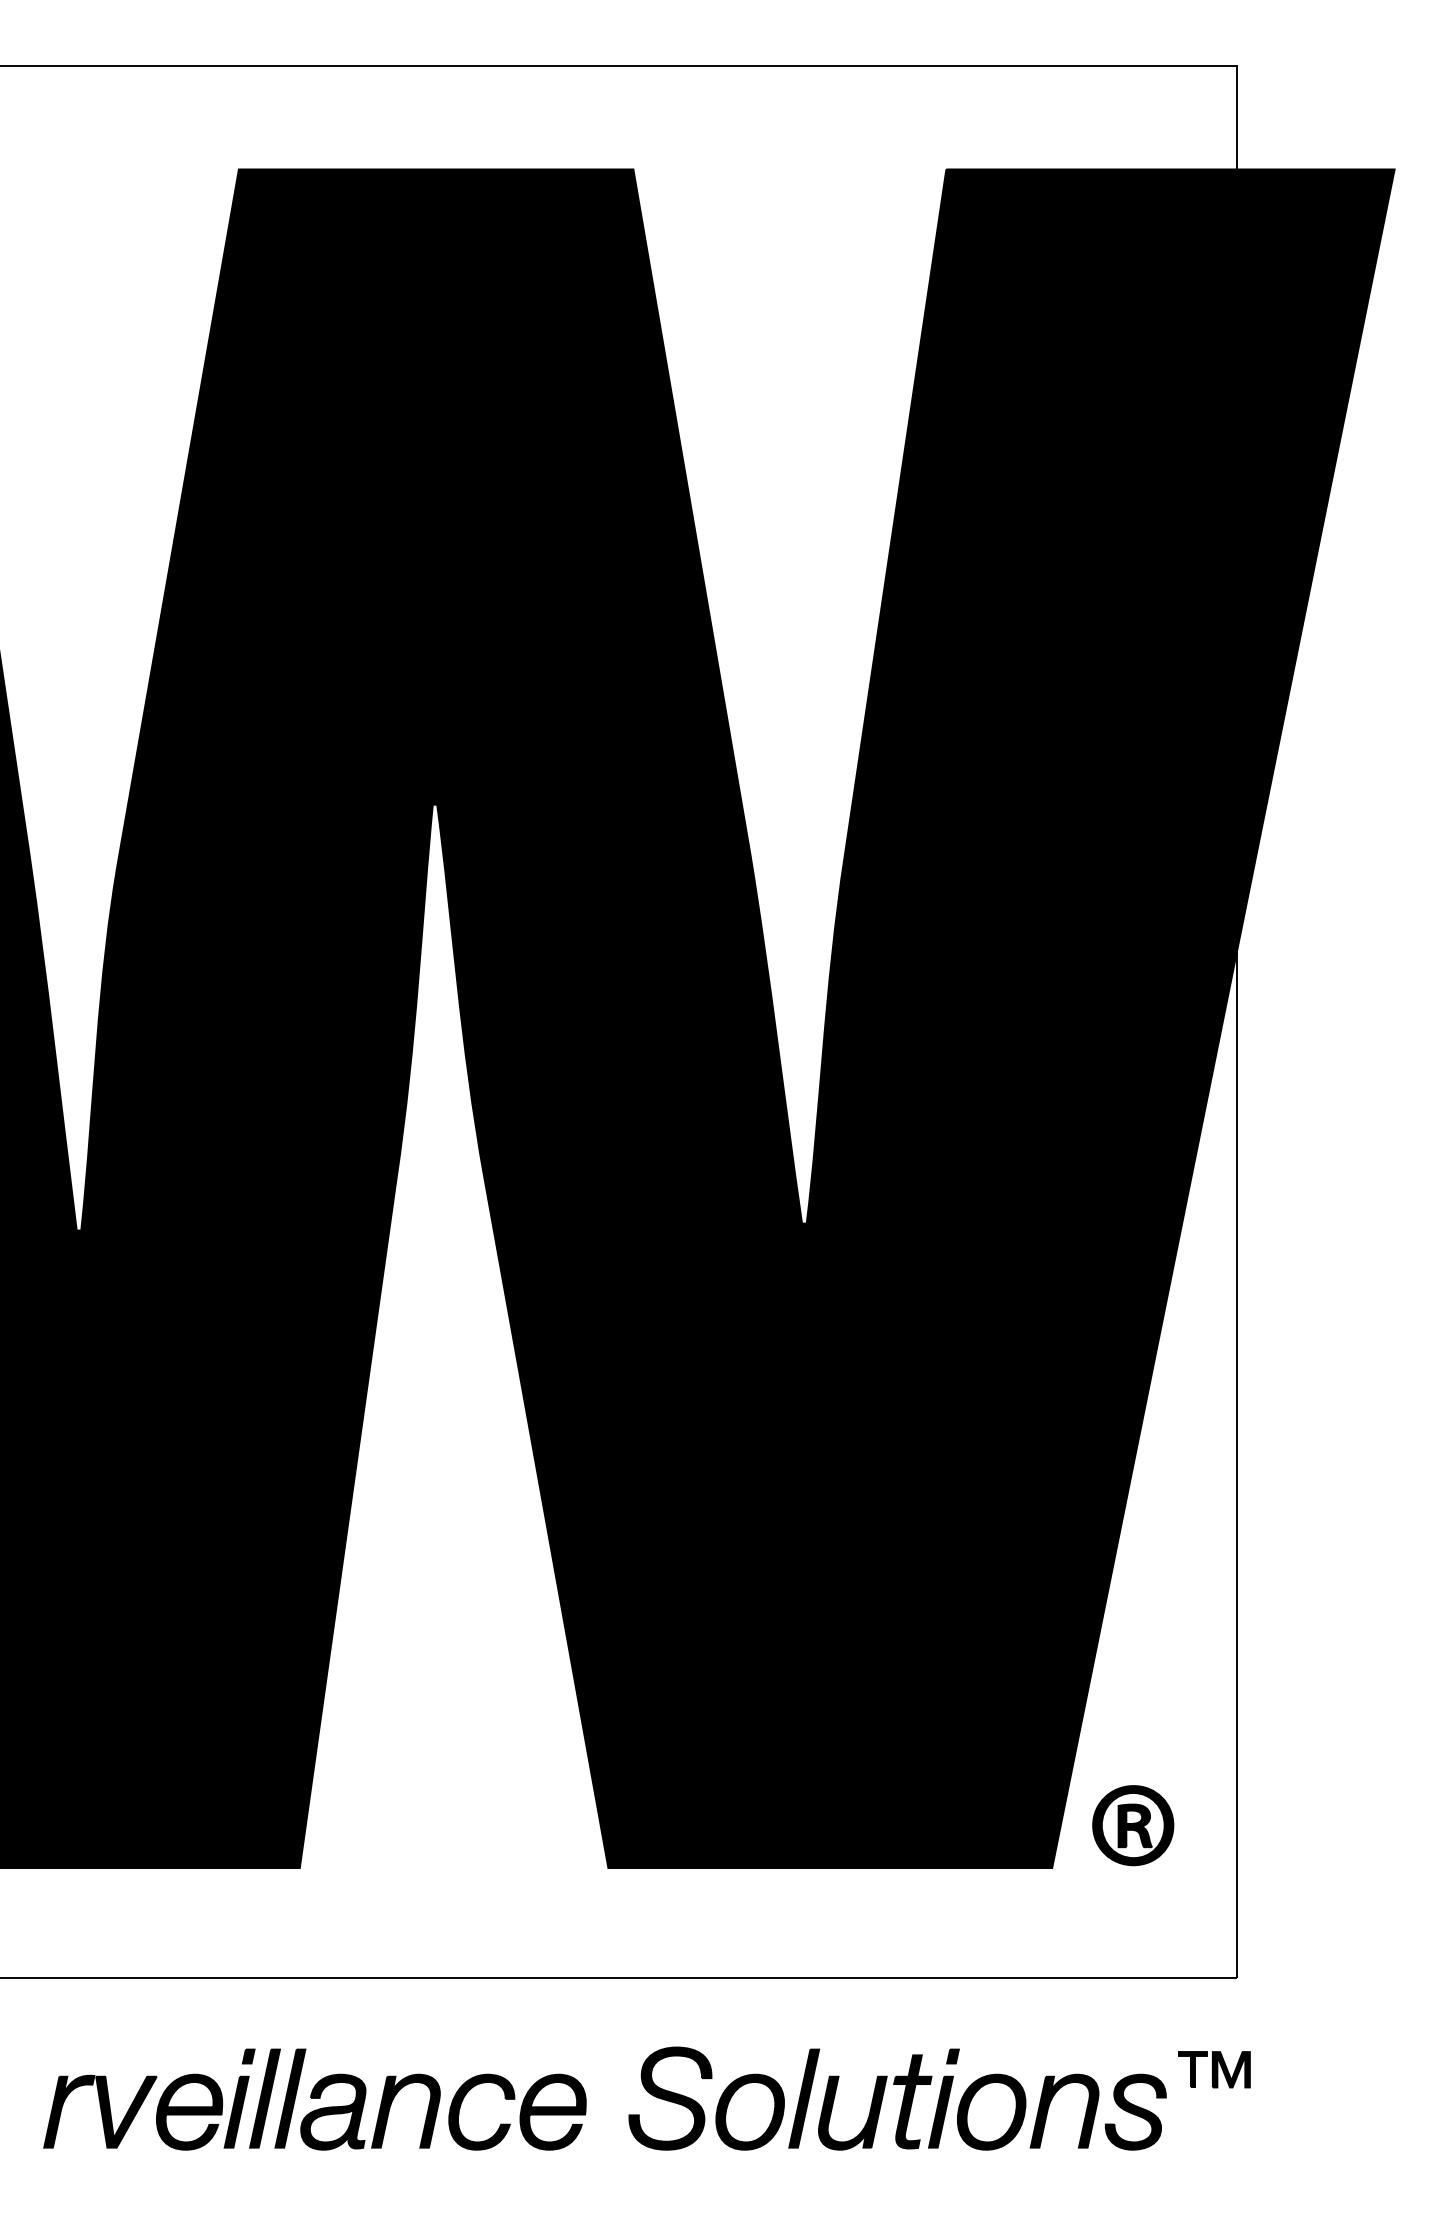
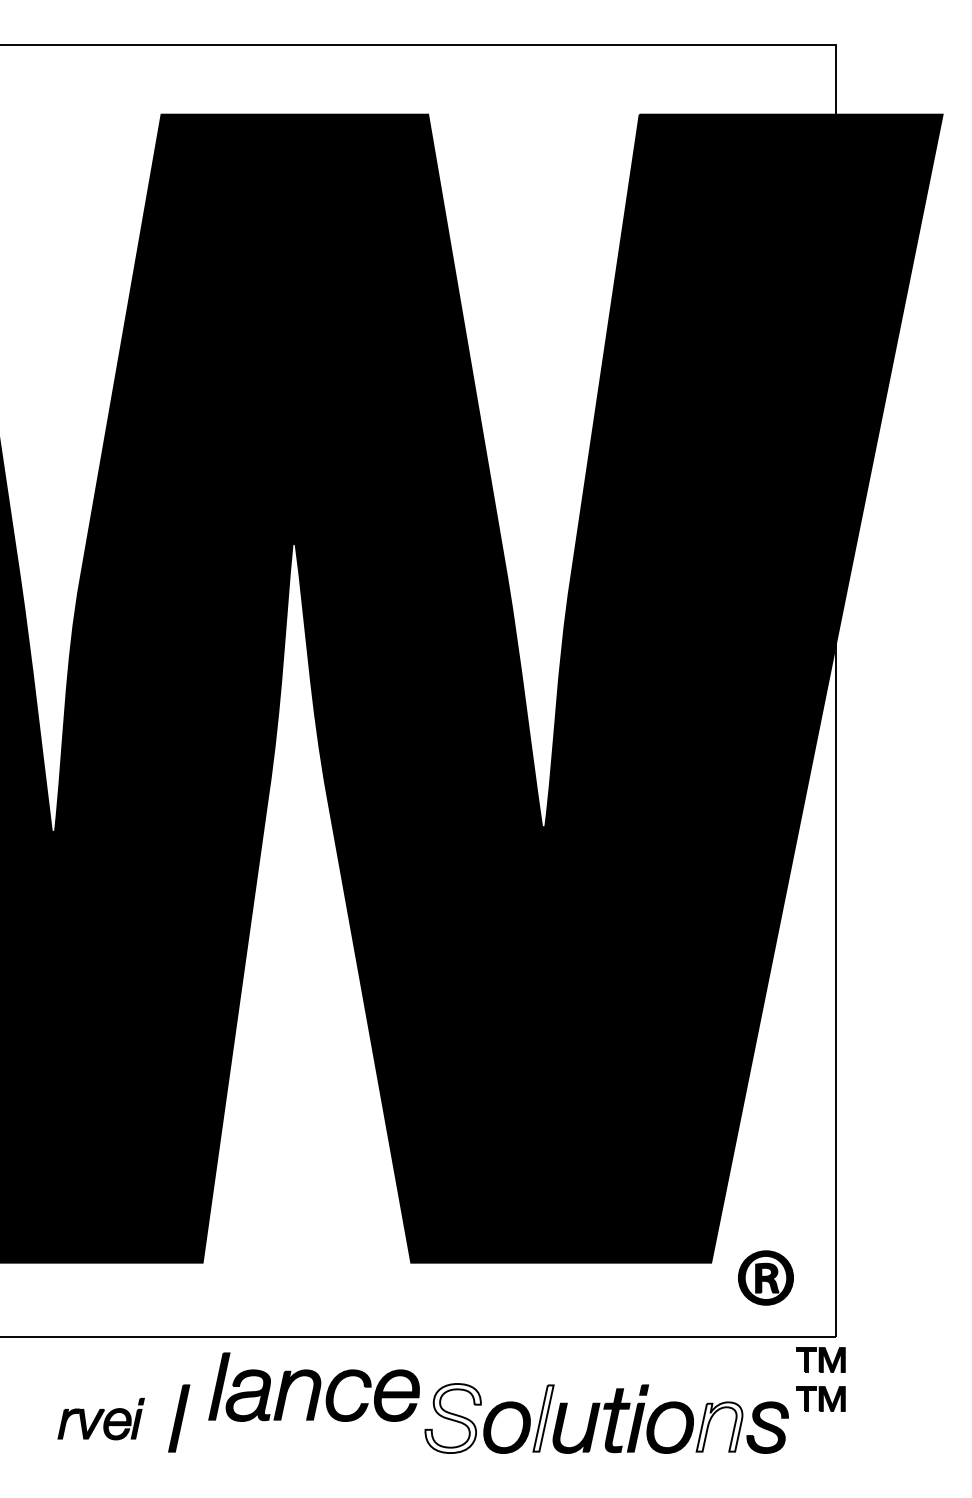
part: (1132, 1824) -> (765, 1277), moved
part: (1213, 2011) -> (820, 1359), added
part: (150, 2098) -> (101, 1418), size x0.6
part: (429, 2098) -> (313, 1386), moved
fill: (669, 2098) -> (452, 1418), removed
fill: (804, 2098) -> (543, 1418), removed
fill: (1064, 2110) -> (719, 1426), removed

